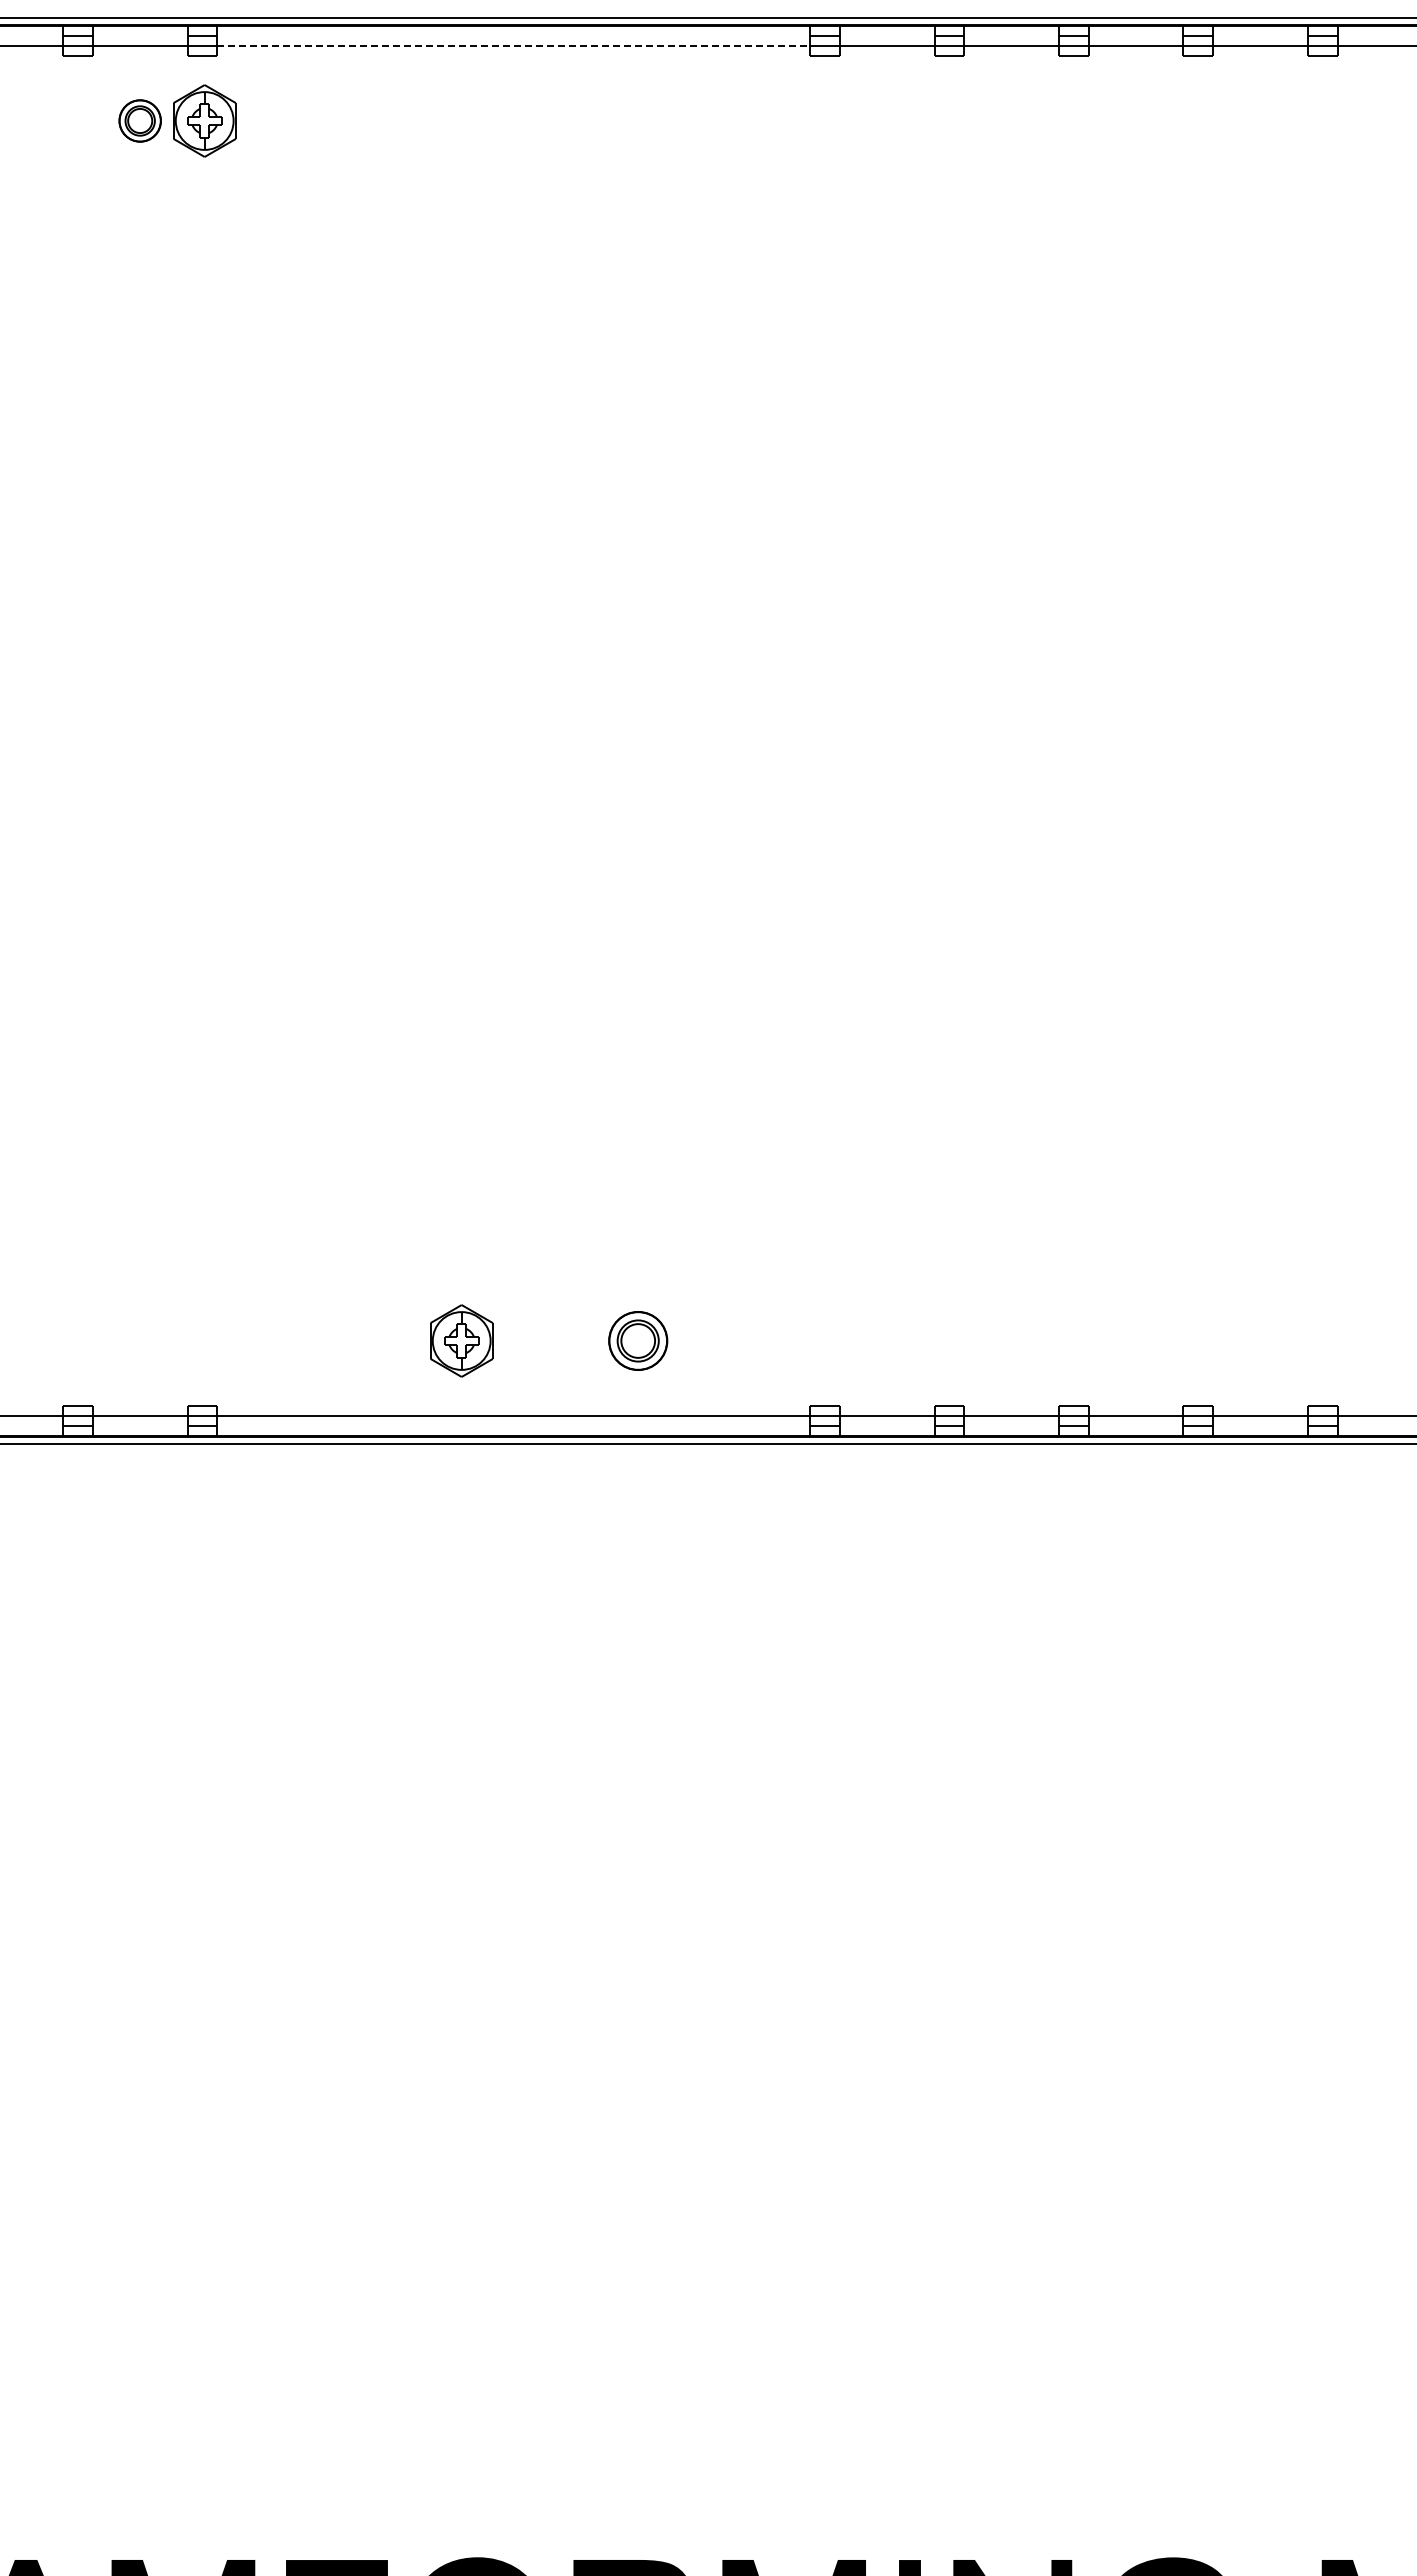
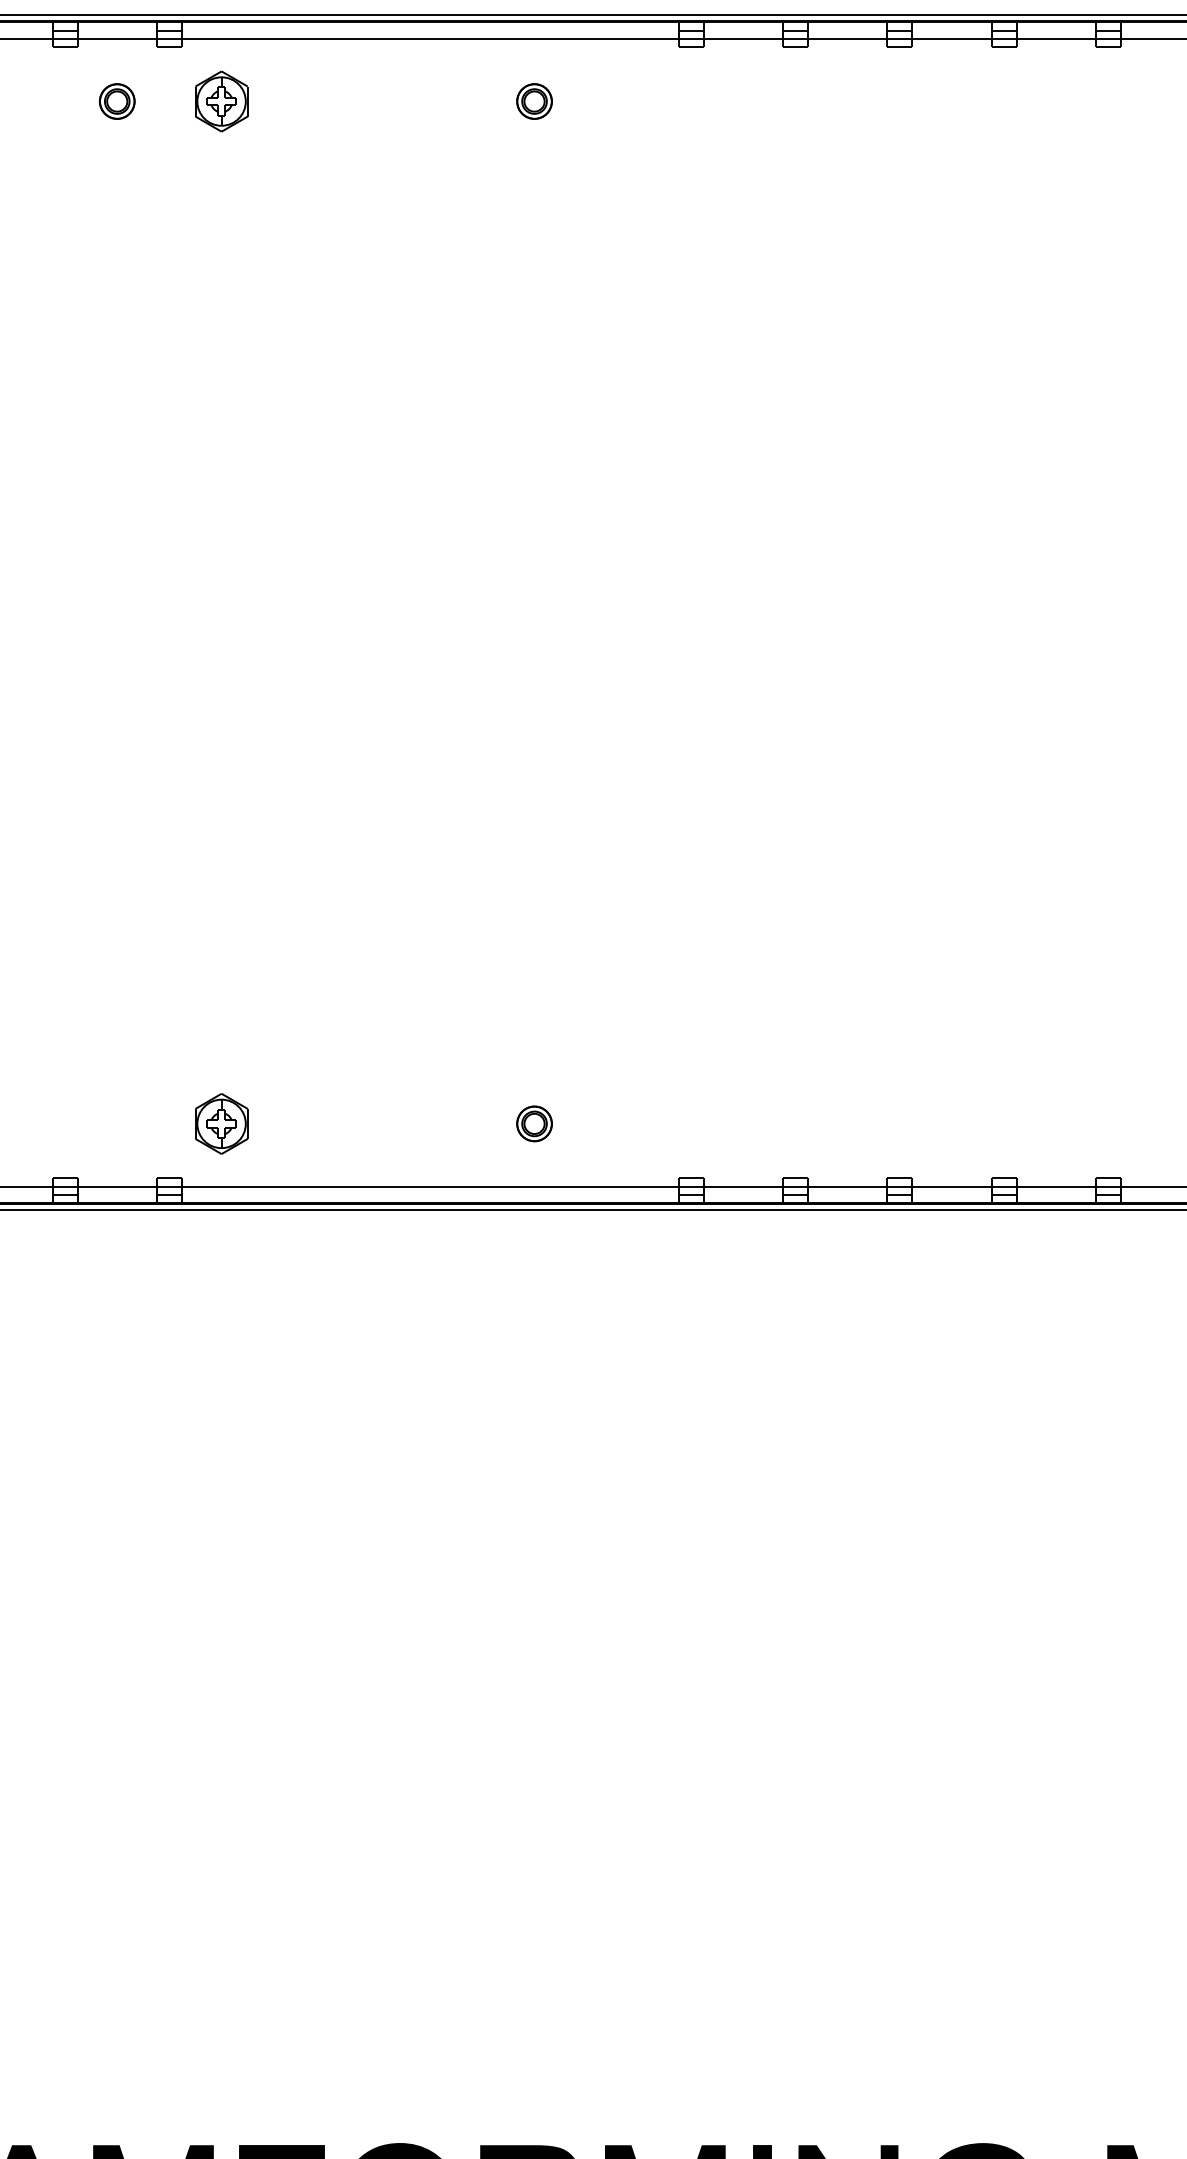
line: (514, 46) -> (430, 39), dashed -> solid
part: (204, 120) -> (221, 101), moved
part: (637, 120) -> (534, 101), added
part: (461, 1340) -> (221, 1123), moved
part: (637, 1340) -> (534, 1123), size x0.71

